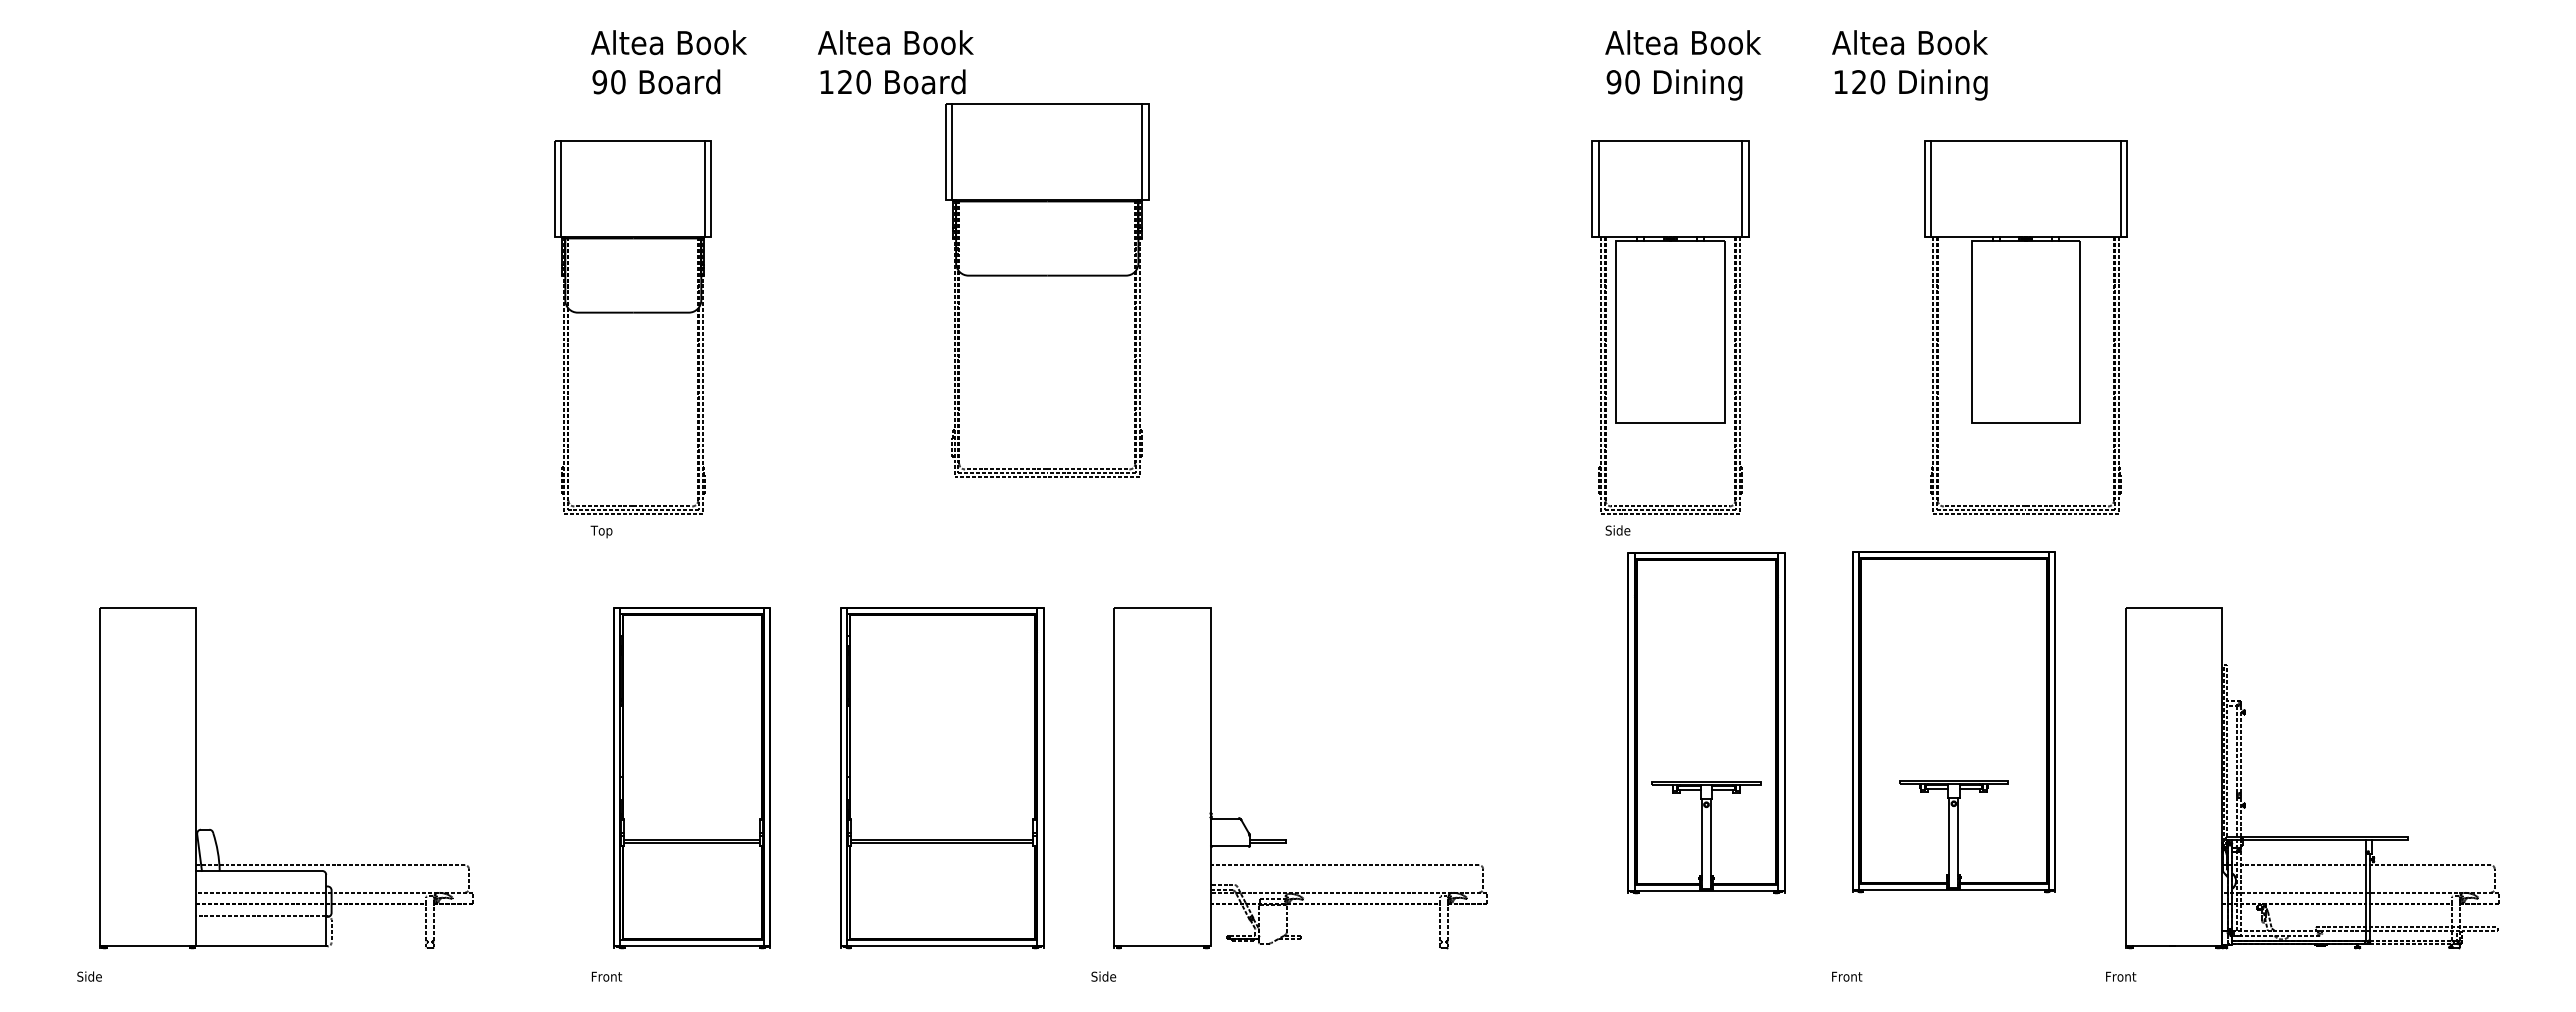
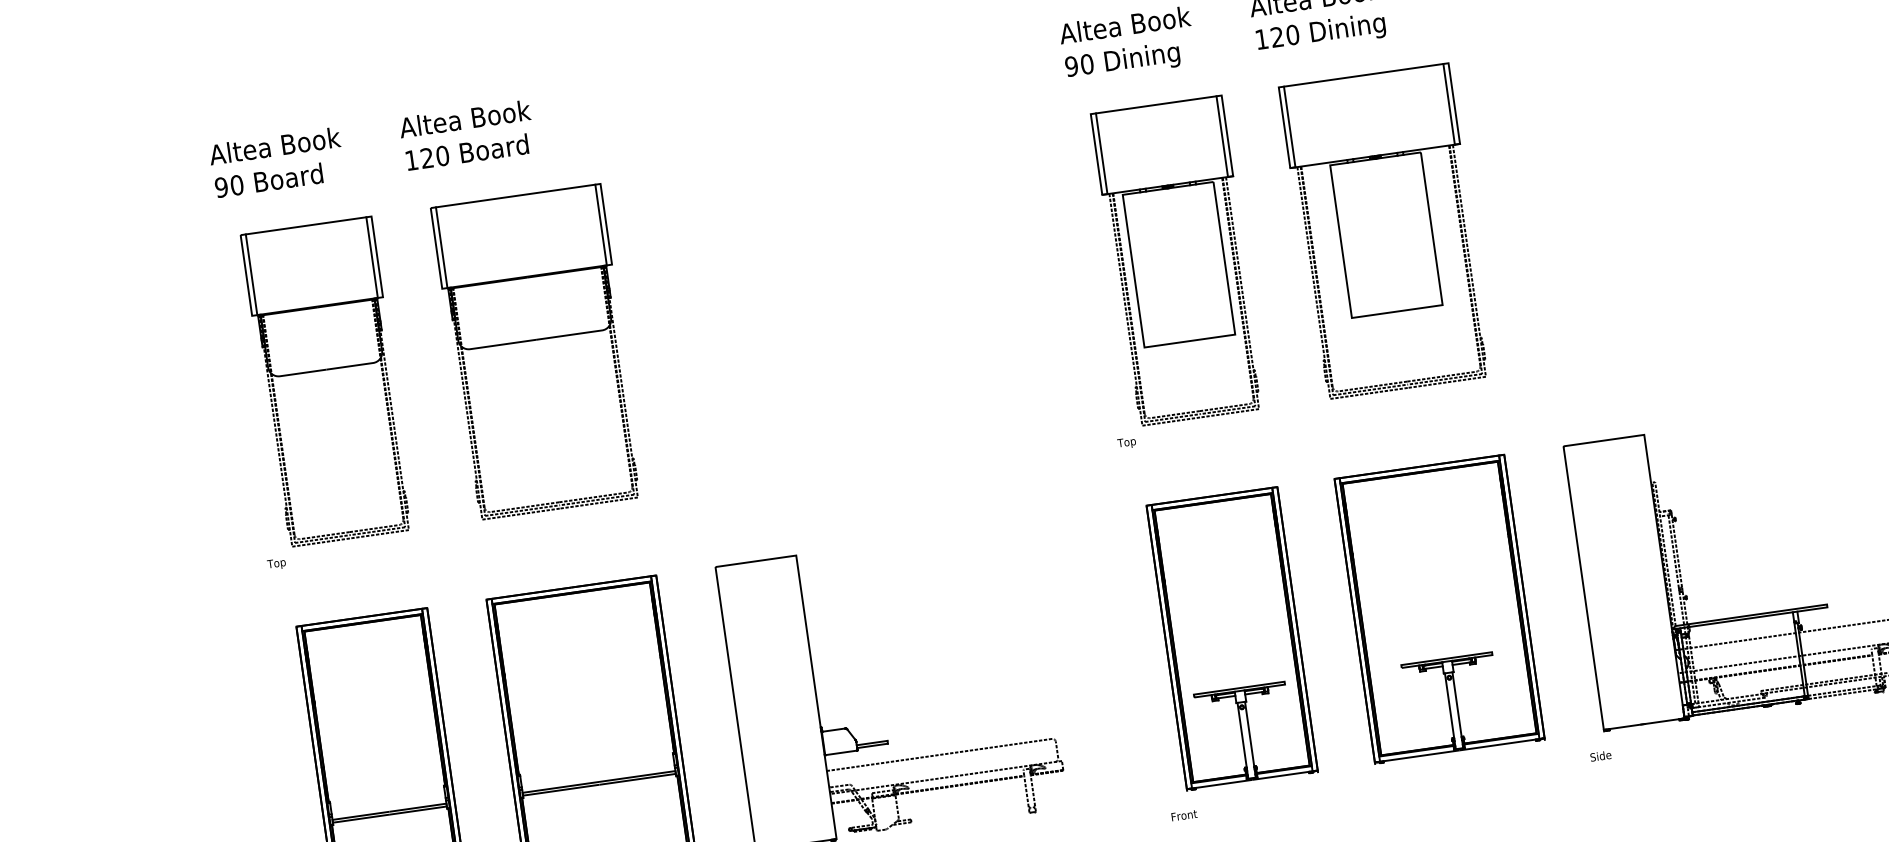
part: (1047, 276) -> (536, 340), moved
part: (632, 313) -> (326, 370), moved
part: (1670, 327) -> (1178, 261), moved
part: (2025, 327) -> (1385, 231), moved
text: (1617, 531) -> (1128, 442), Side -> Top
part: (1953, 722) -> (1439, 609), moved
part: (1706, 723) -> (1232, 639), moved
text: (1847, 976) -> (1184, 815), moved
text: (2120, 976) -> (1602, 755), Front -> Side

